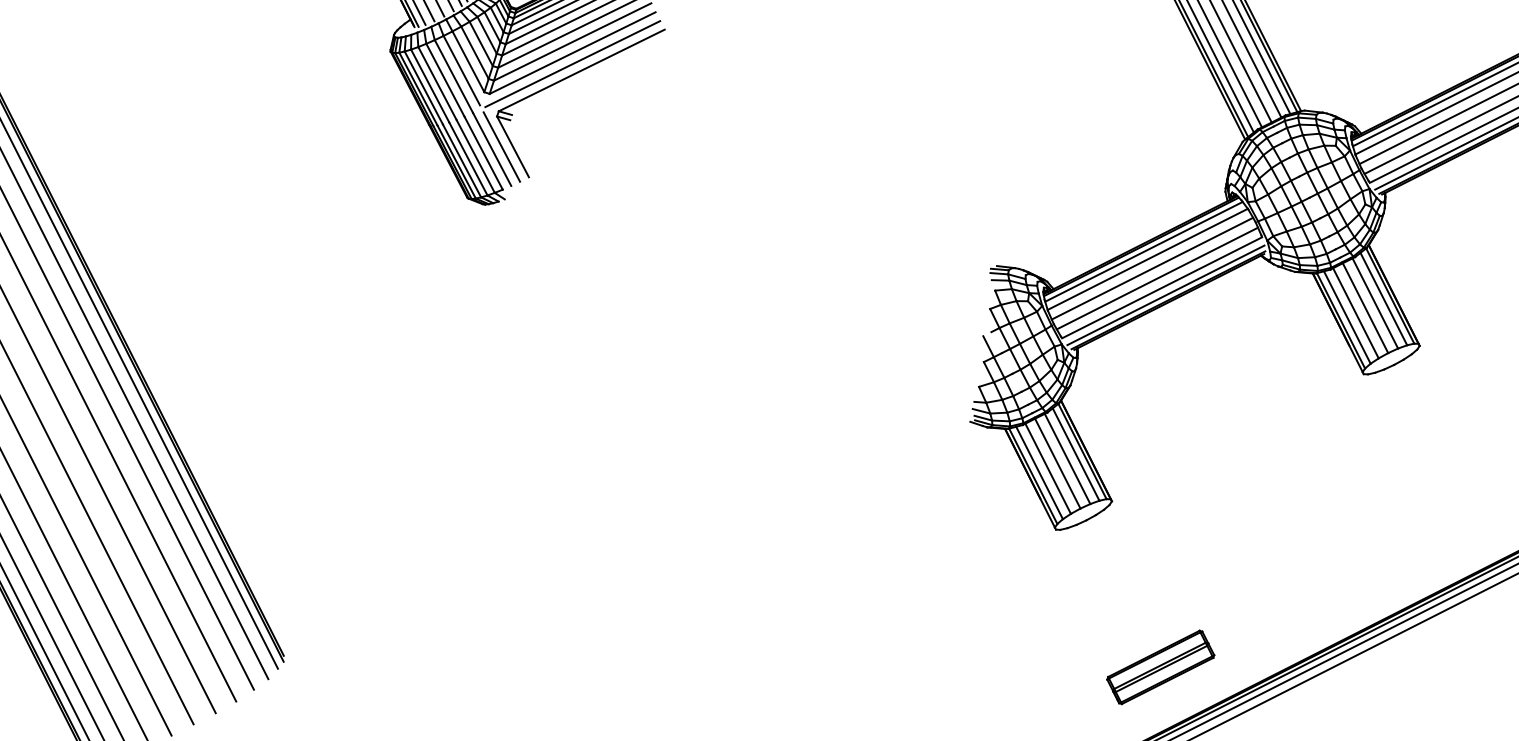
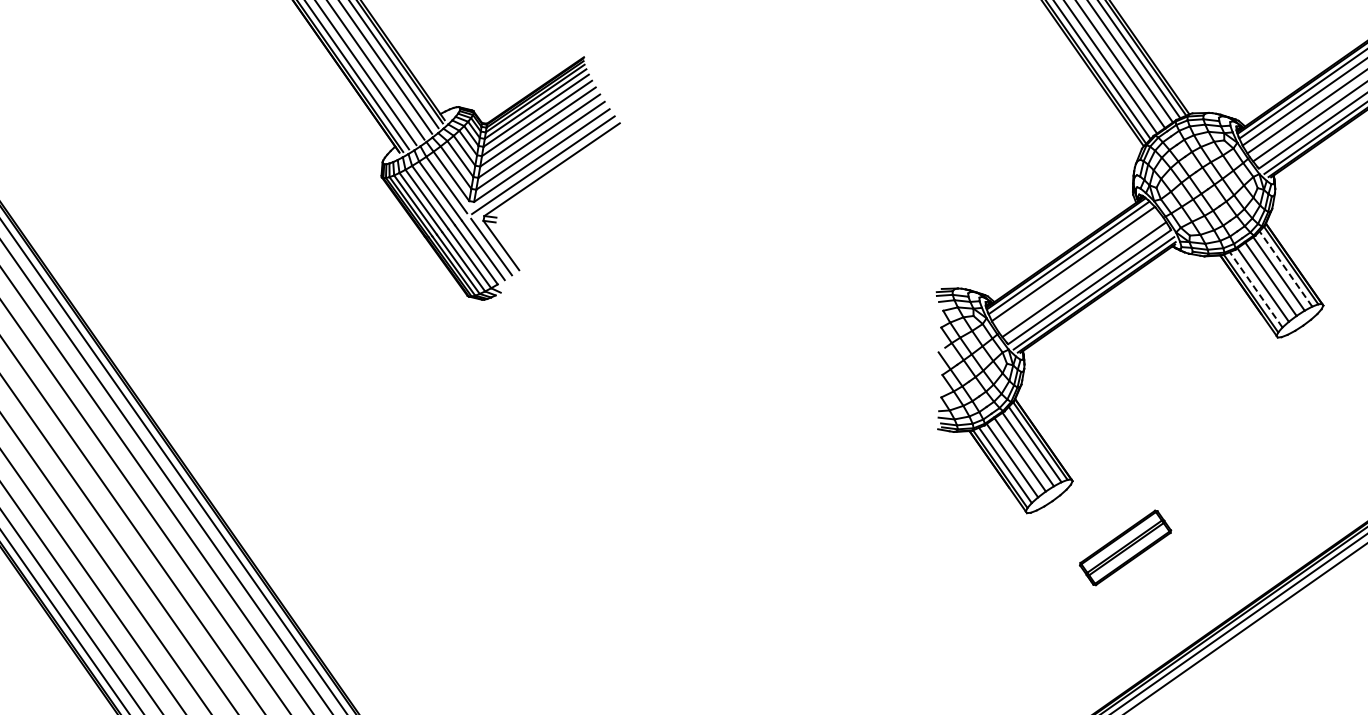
line: (1152, 268) -> (1078, 271), removed
line: (1383, 299) -> (1285, 269), solid -> dashed
line: (1347, 317) -> (1256, 289), solid -> dashed
part: (1160, 666) -> (1125, 547), moved

